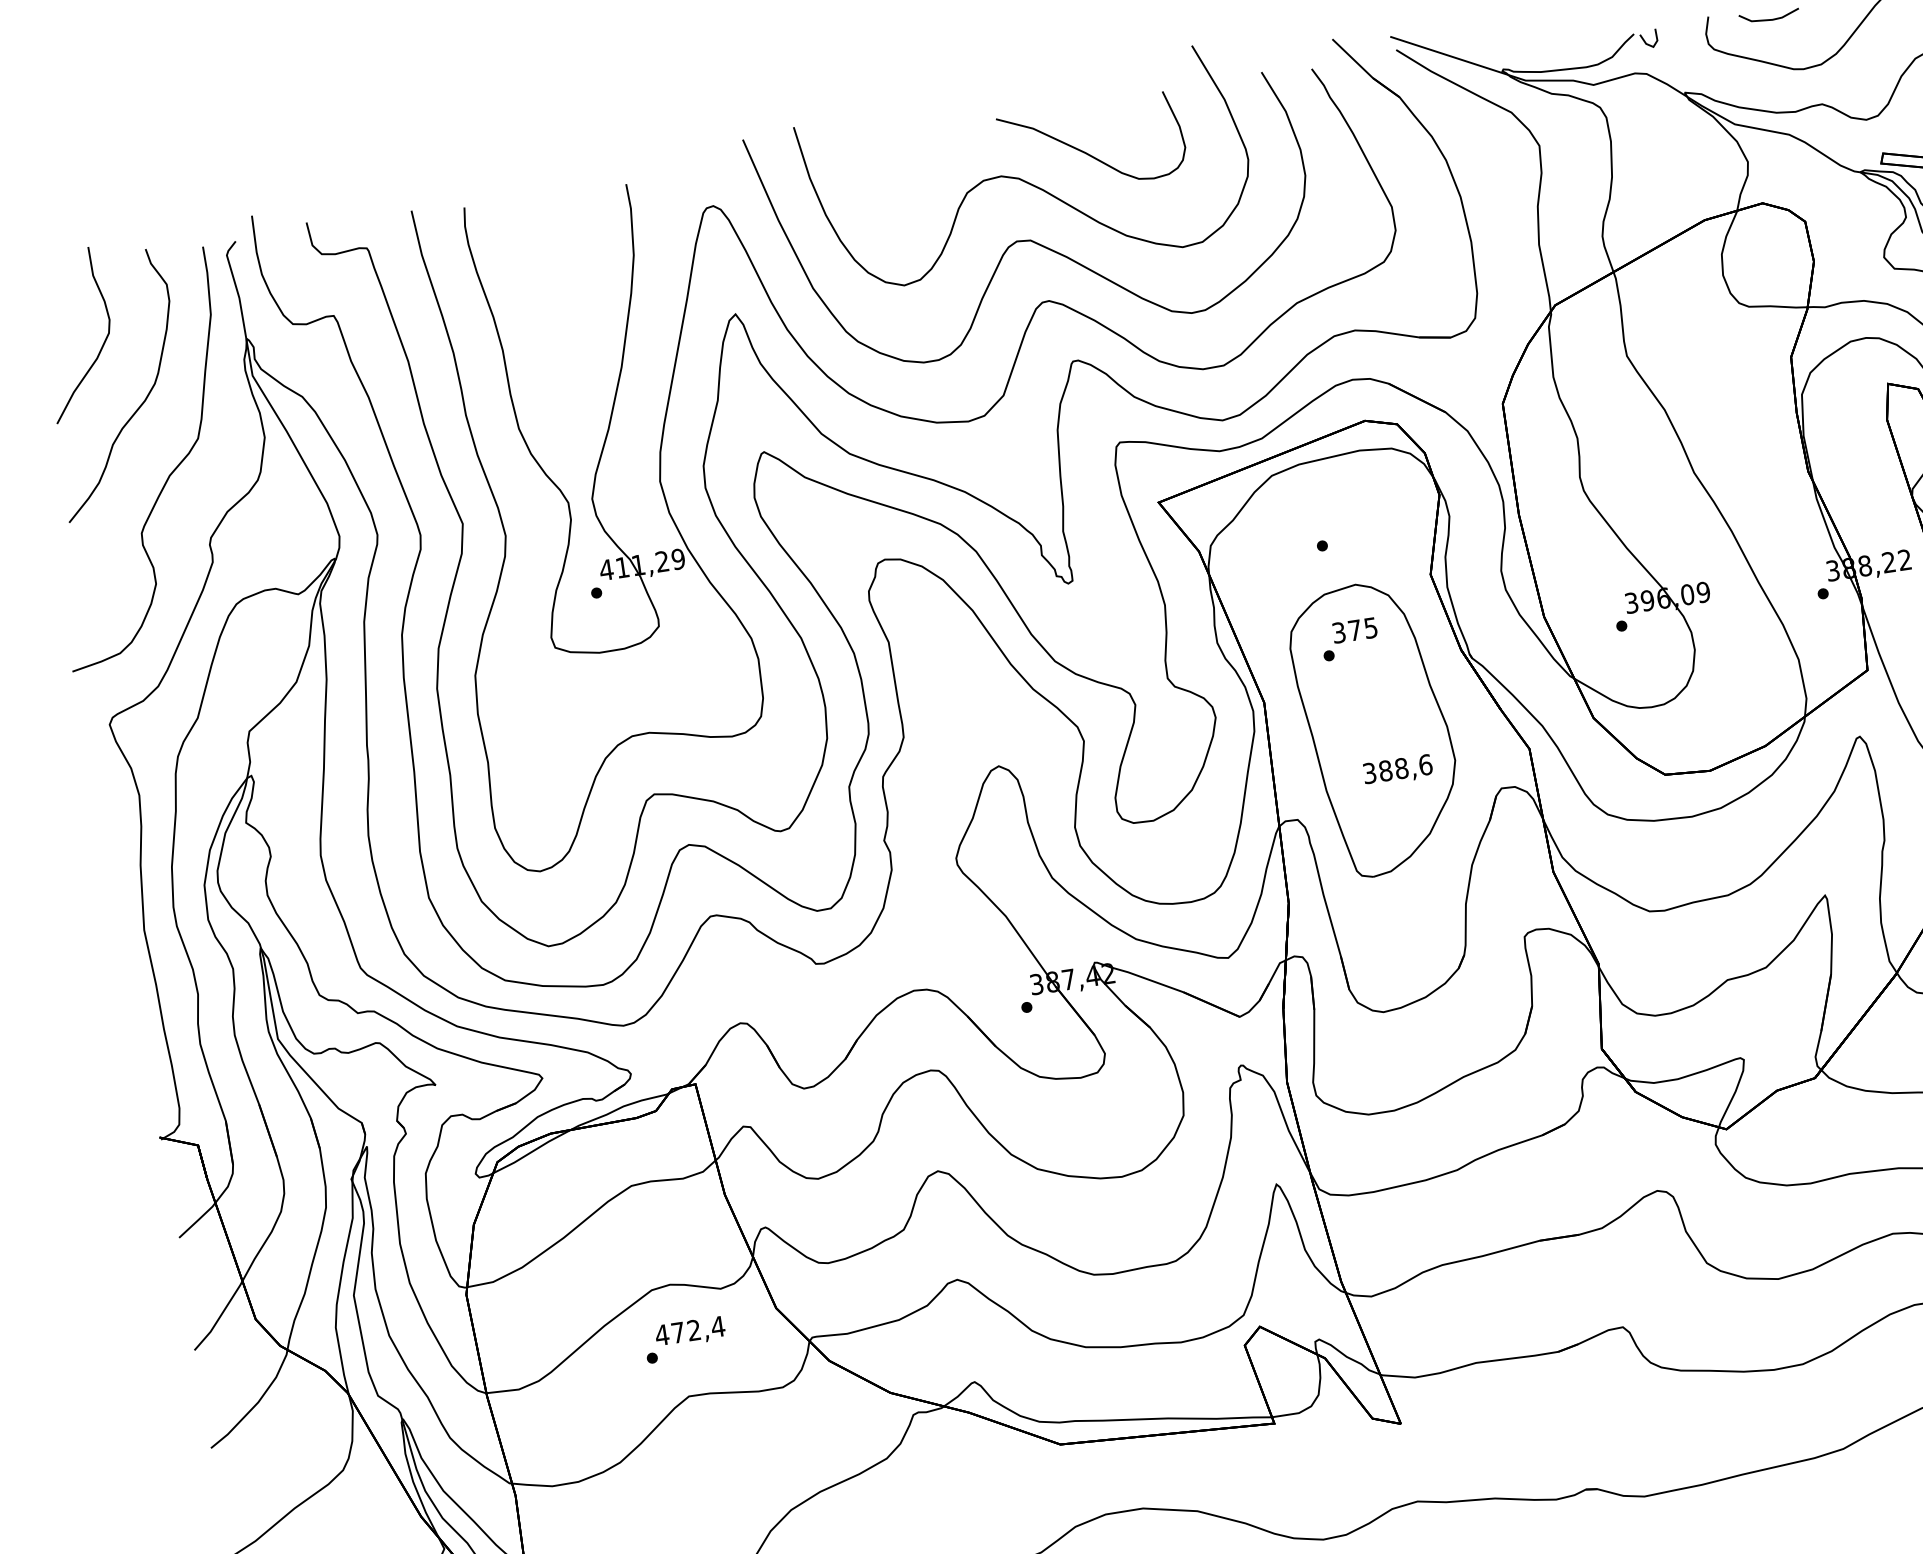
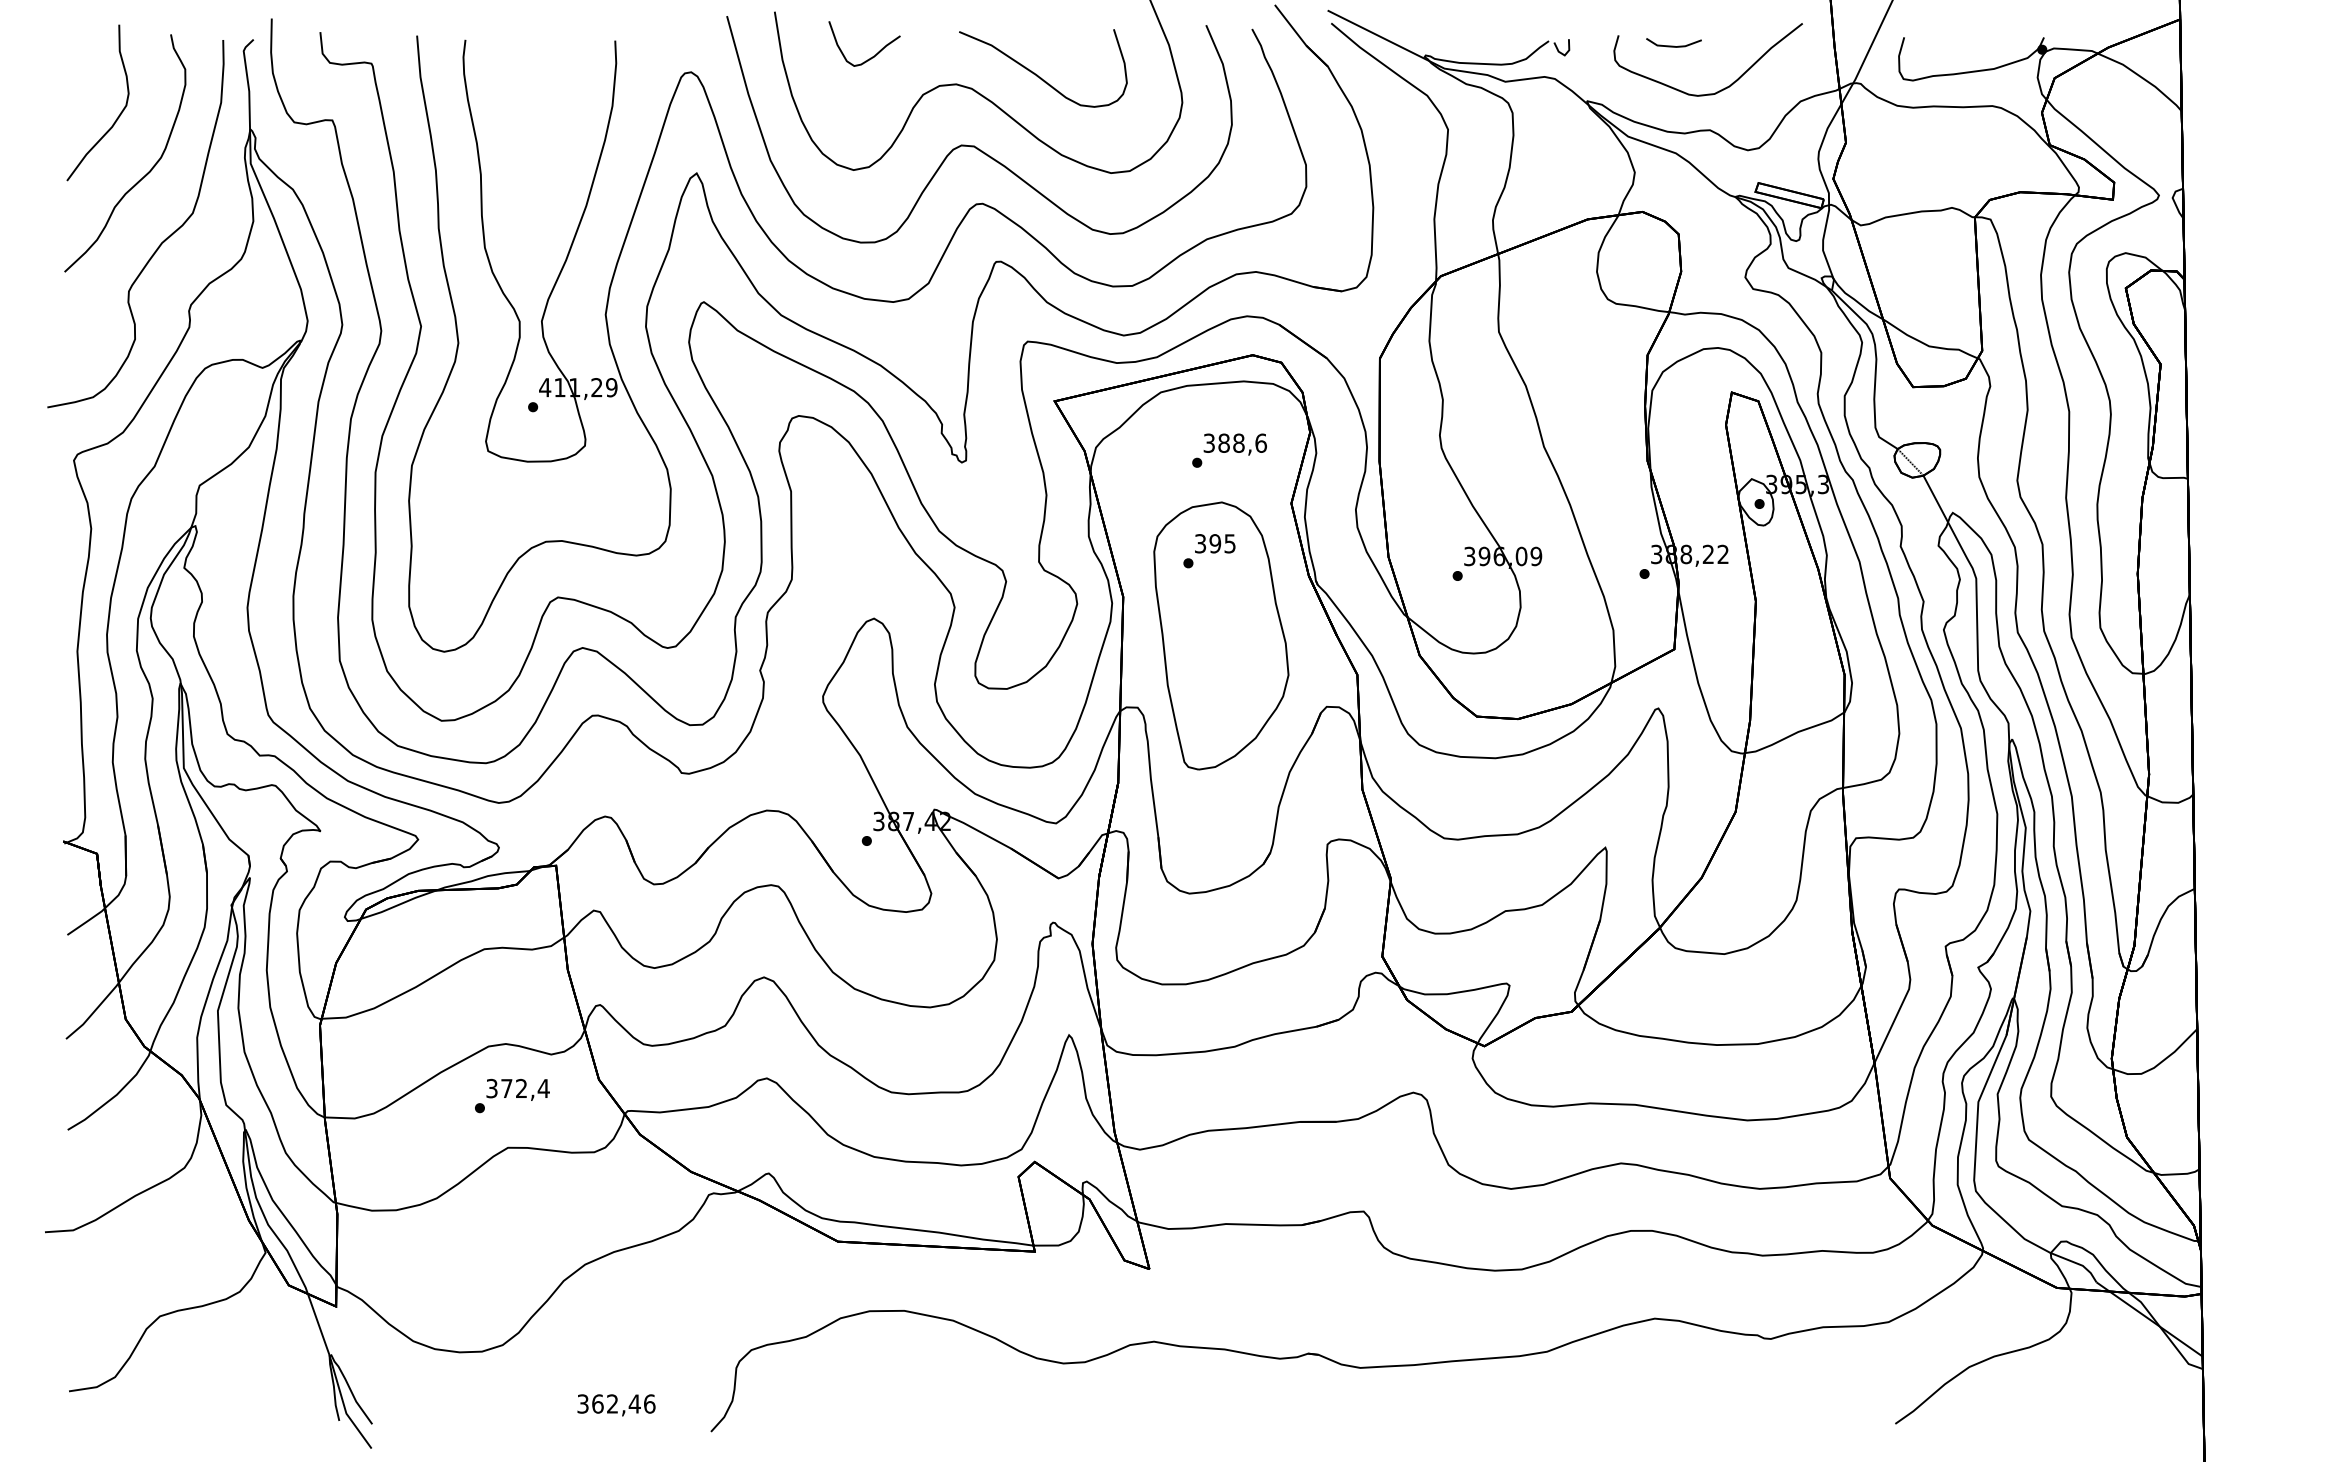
curve: (907, 158) -> (873, 55), added
text: (1355, 630) -> (1215, 543), 375 -> 395
text: (1397, 770) -> (1234, 444), moved
text: (661, 1335) -> (491, 1088), 472,4 -> 372,4

